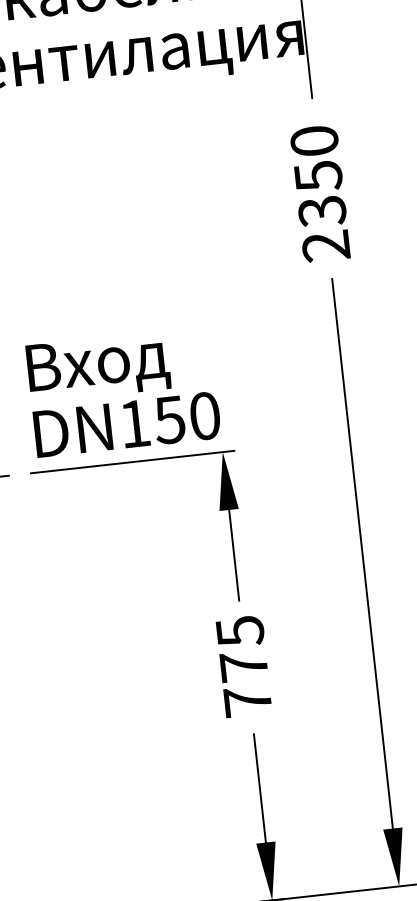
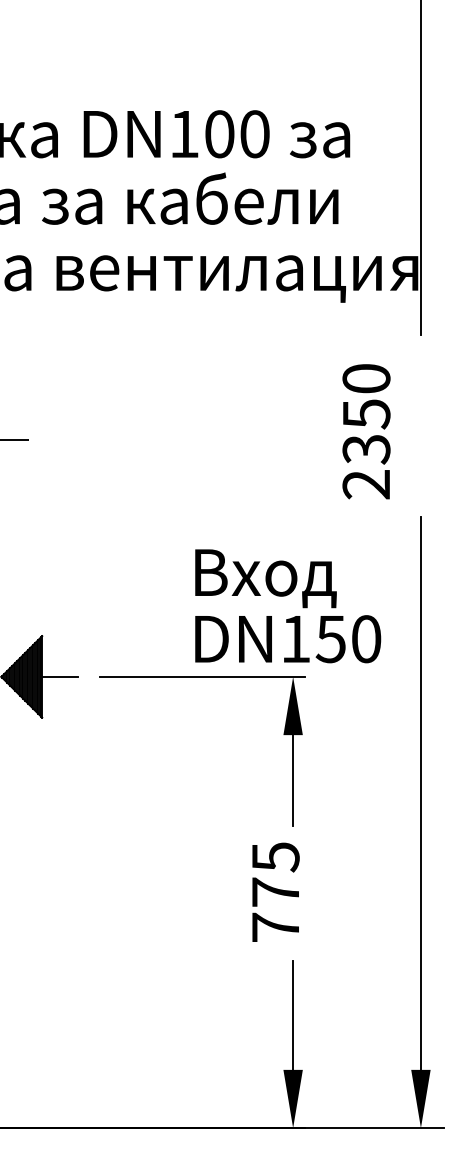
text: (320, 193) -> (366, 431), moved
text: (124, 392) -> (288, 606), moved
text: (243, 665) -> (275, 891), moved

